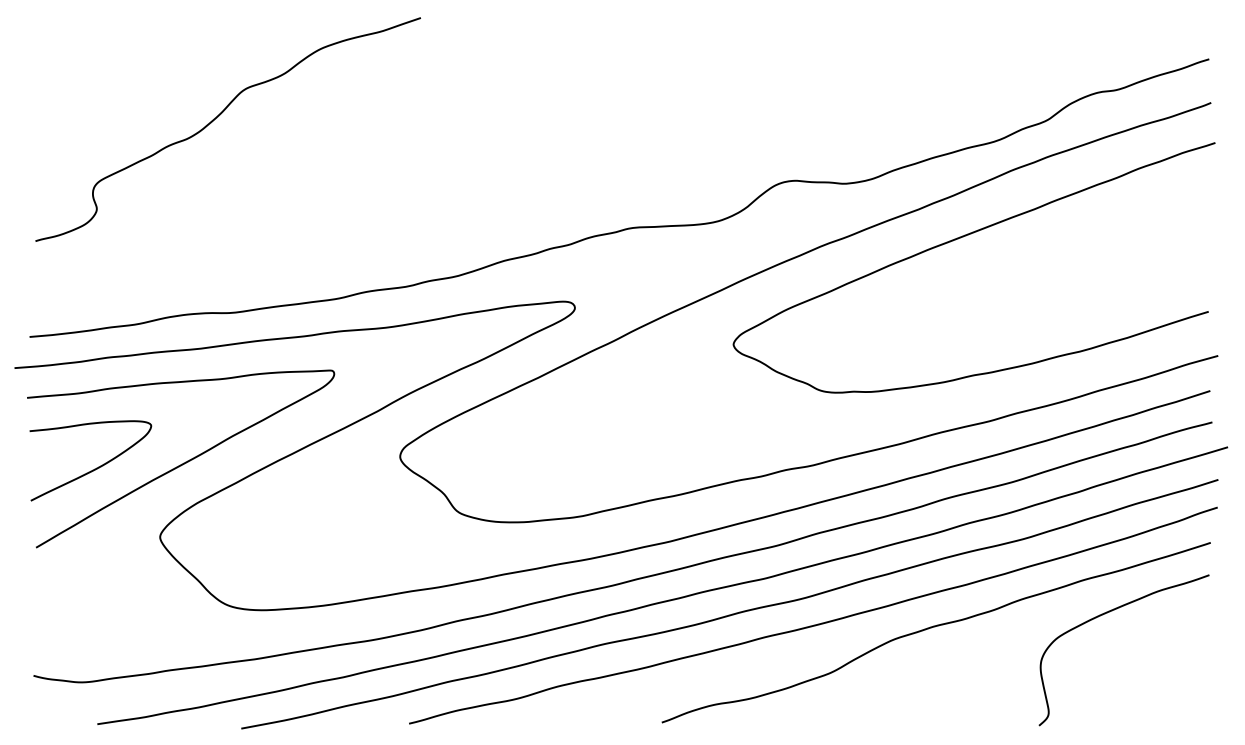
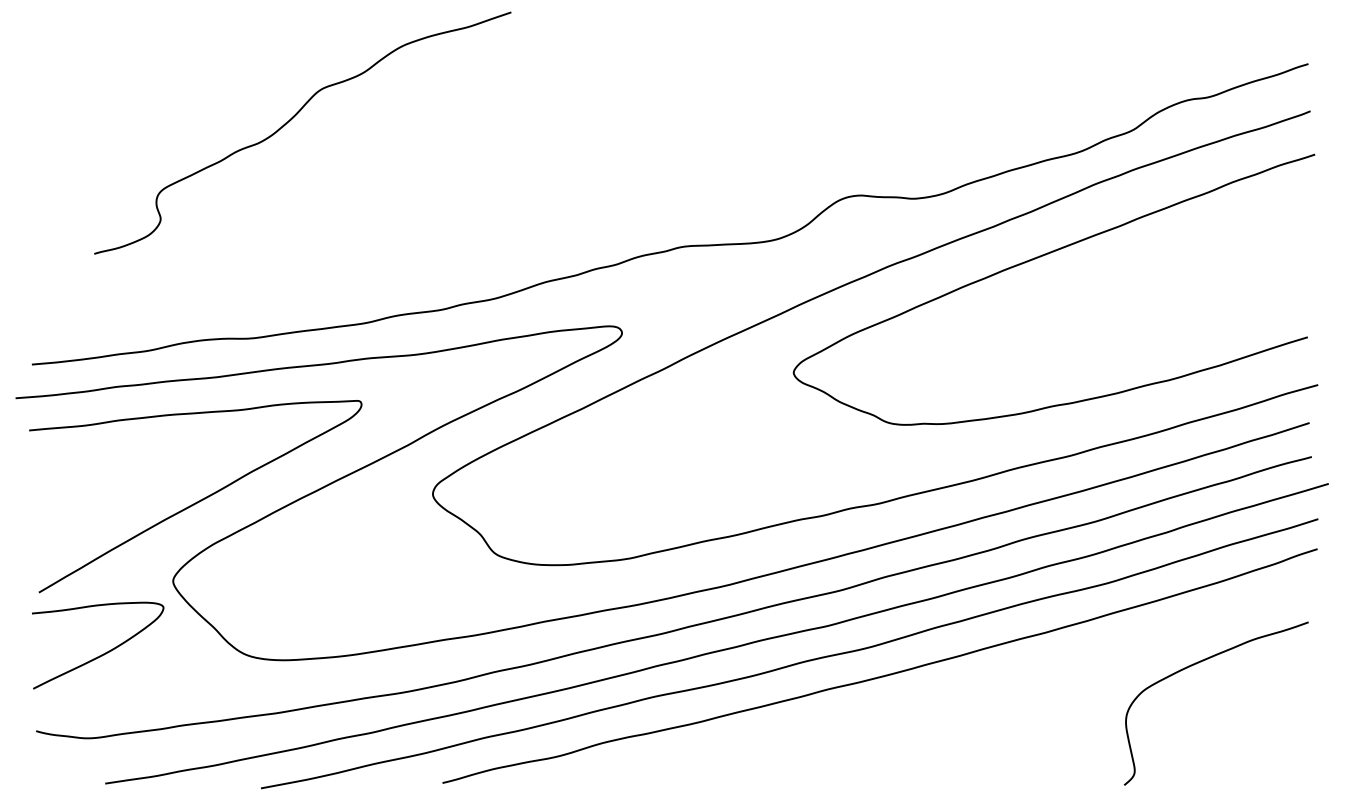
curve: (217, 117) -> (291, 120), moved
curve: (95, 468) -> (103, 653), moved
curve: (936, 627) -> (1013, 678), removed

